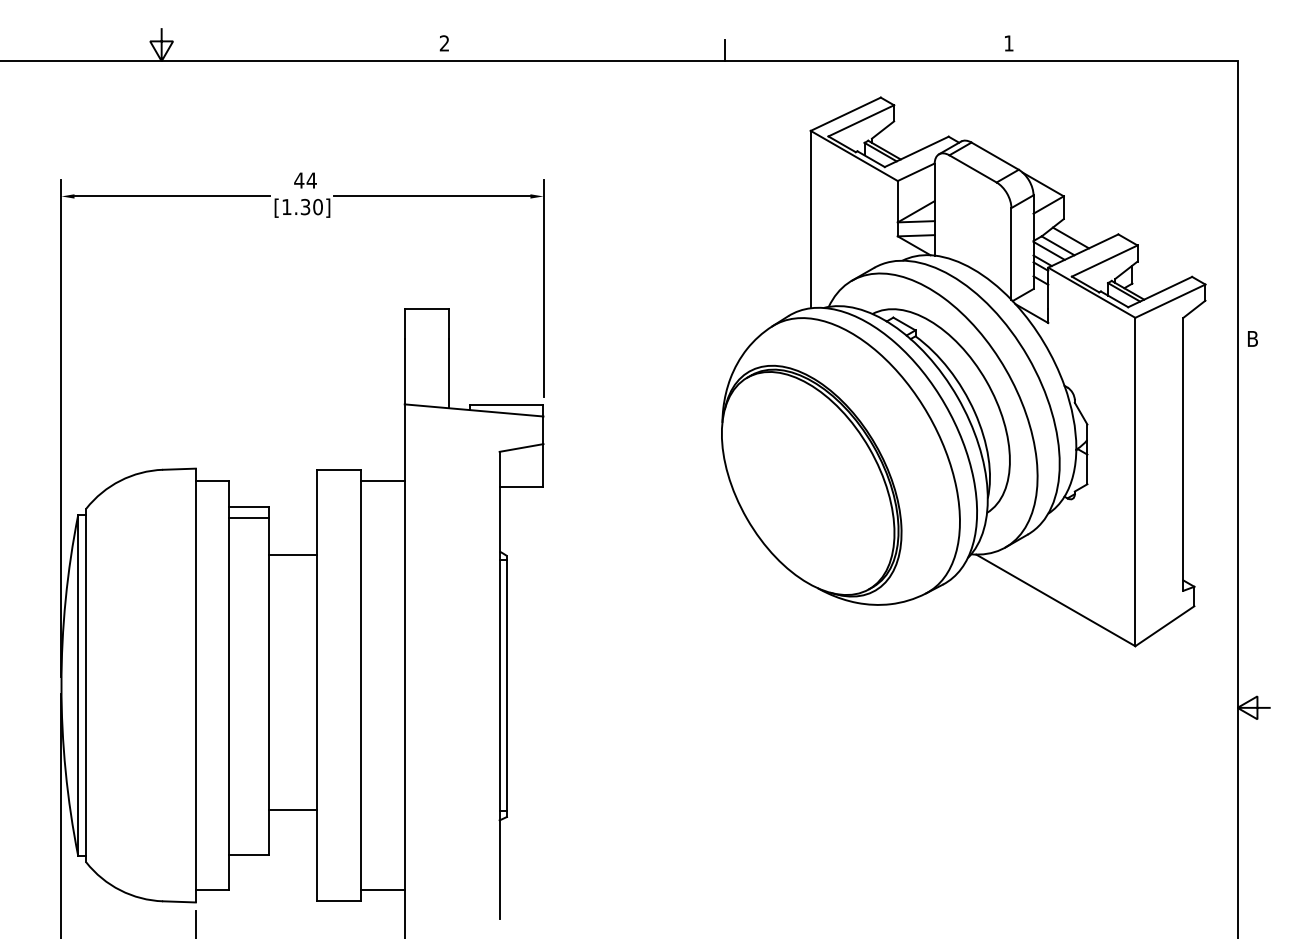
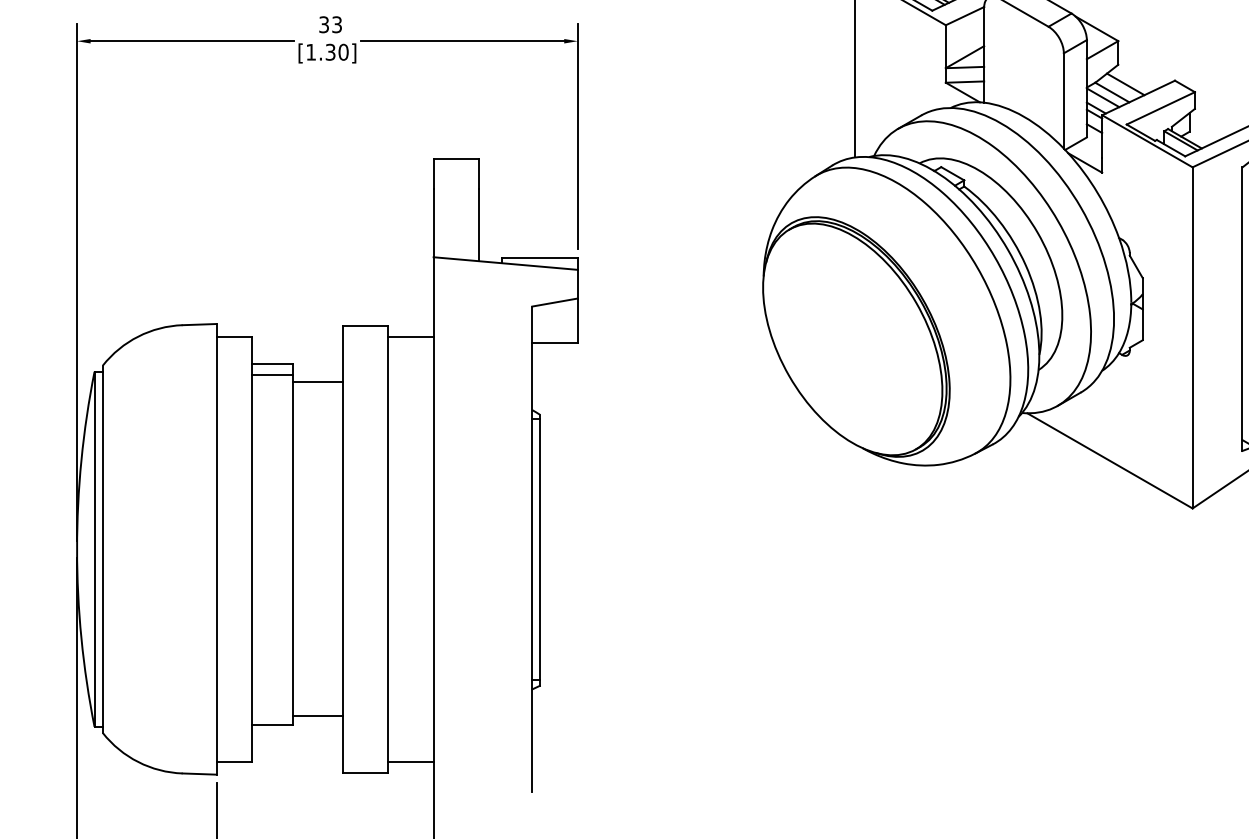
text: (305, 180) -> (330, 24), 44 -> 33
line: (292, 554) -> (317, 382), moved
line: (292, 810) -> (317, 716), moved

